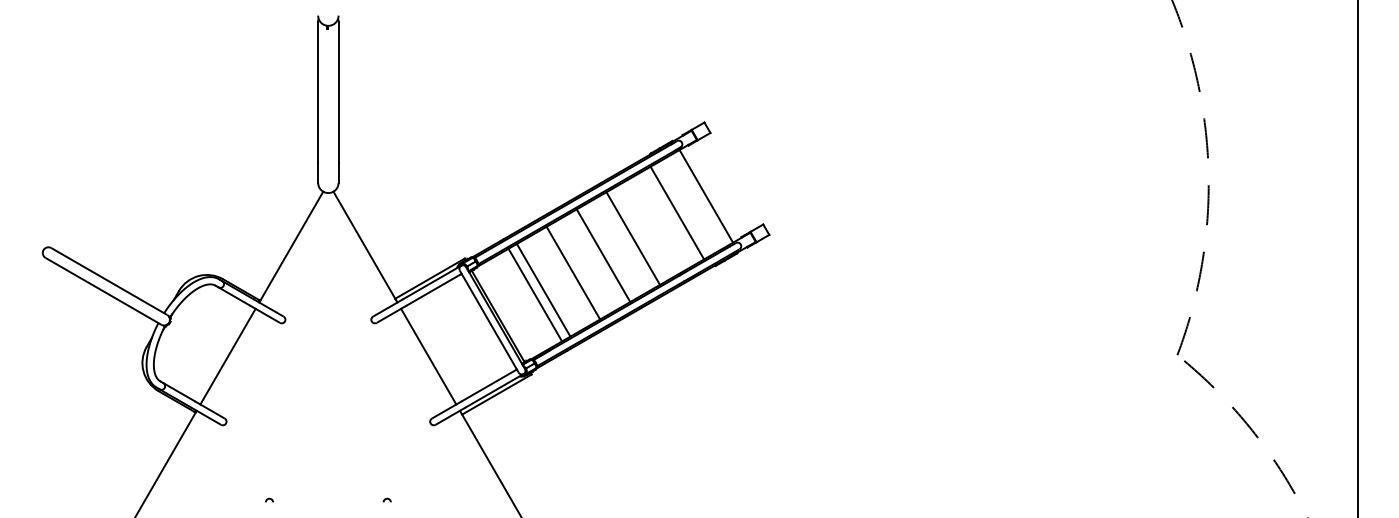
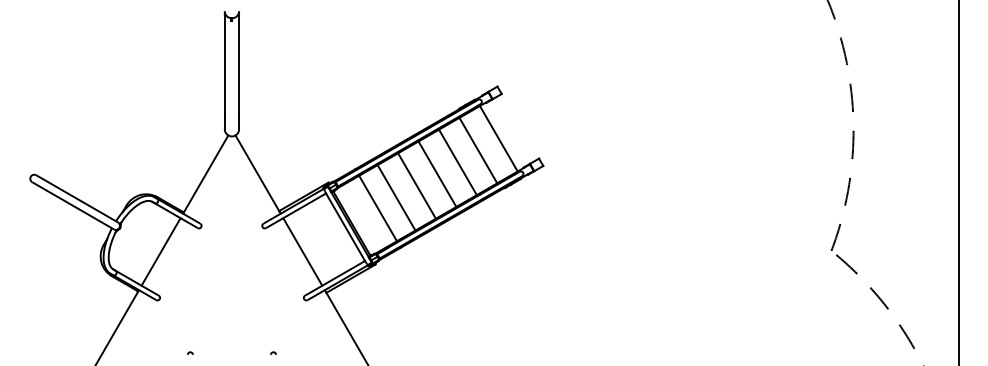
line: (633, 238) -> (457, 162), moved
line: (603, 255) -> (437, 174), moved
line: (573, 272) -> (417, 185), moved
line: (543, 289) -> (396, 197), moved

